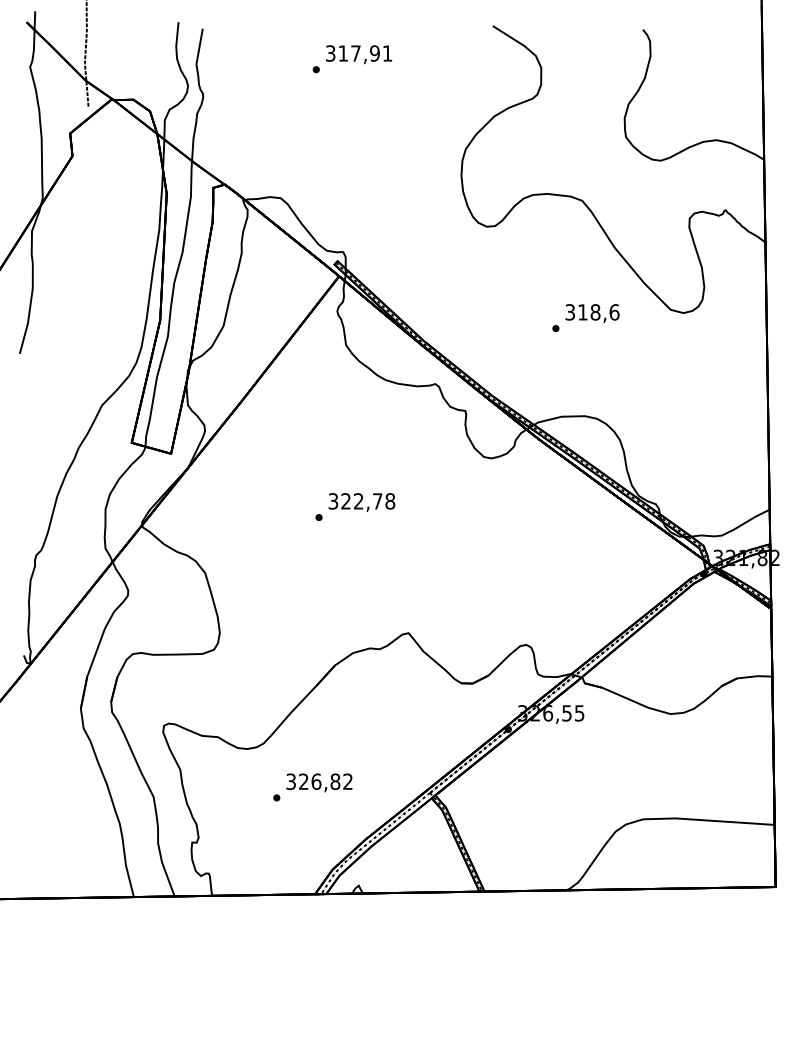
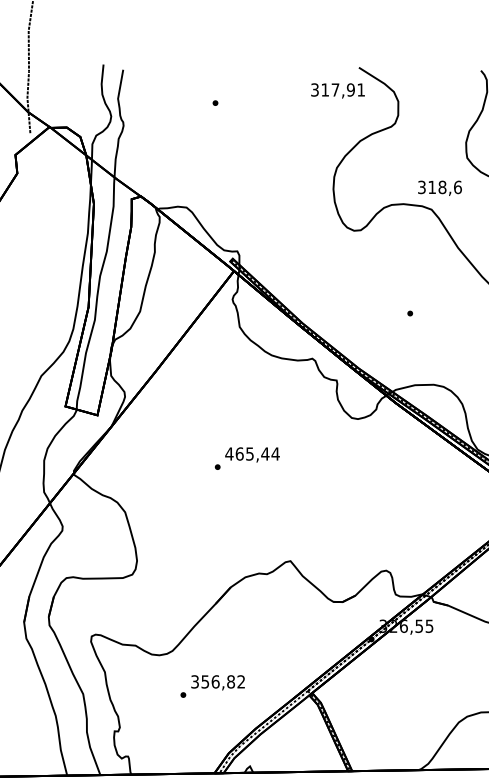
text: (359, 54) -> (338, 90), moved
text: (592, 313) -> (439, 188), moved
text: (361, 501) -> (252, 454), 322,78 -> 465,44
text: (303, 781) -> (205, 681), 326,82 -> 356,82

